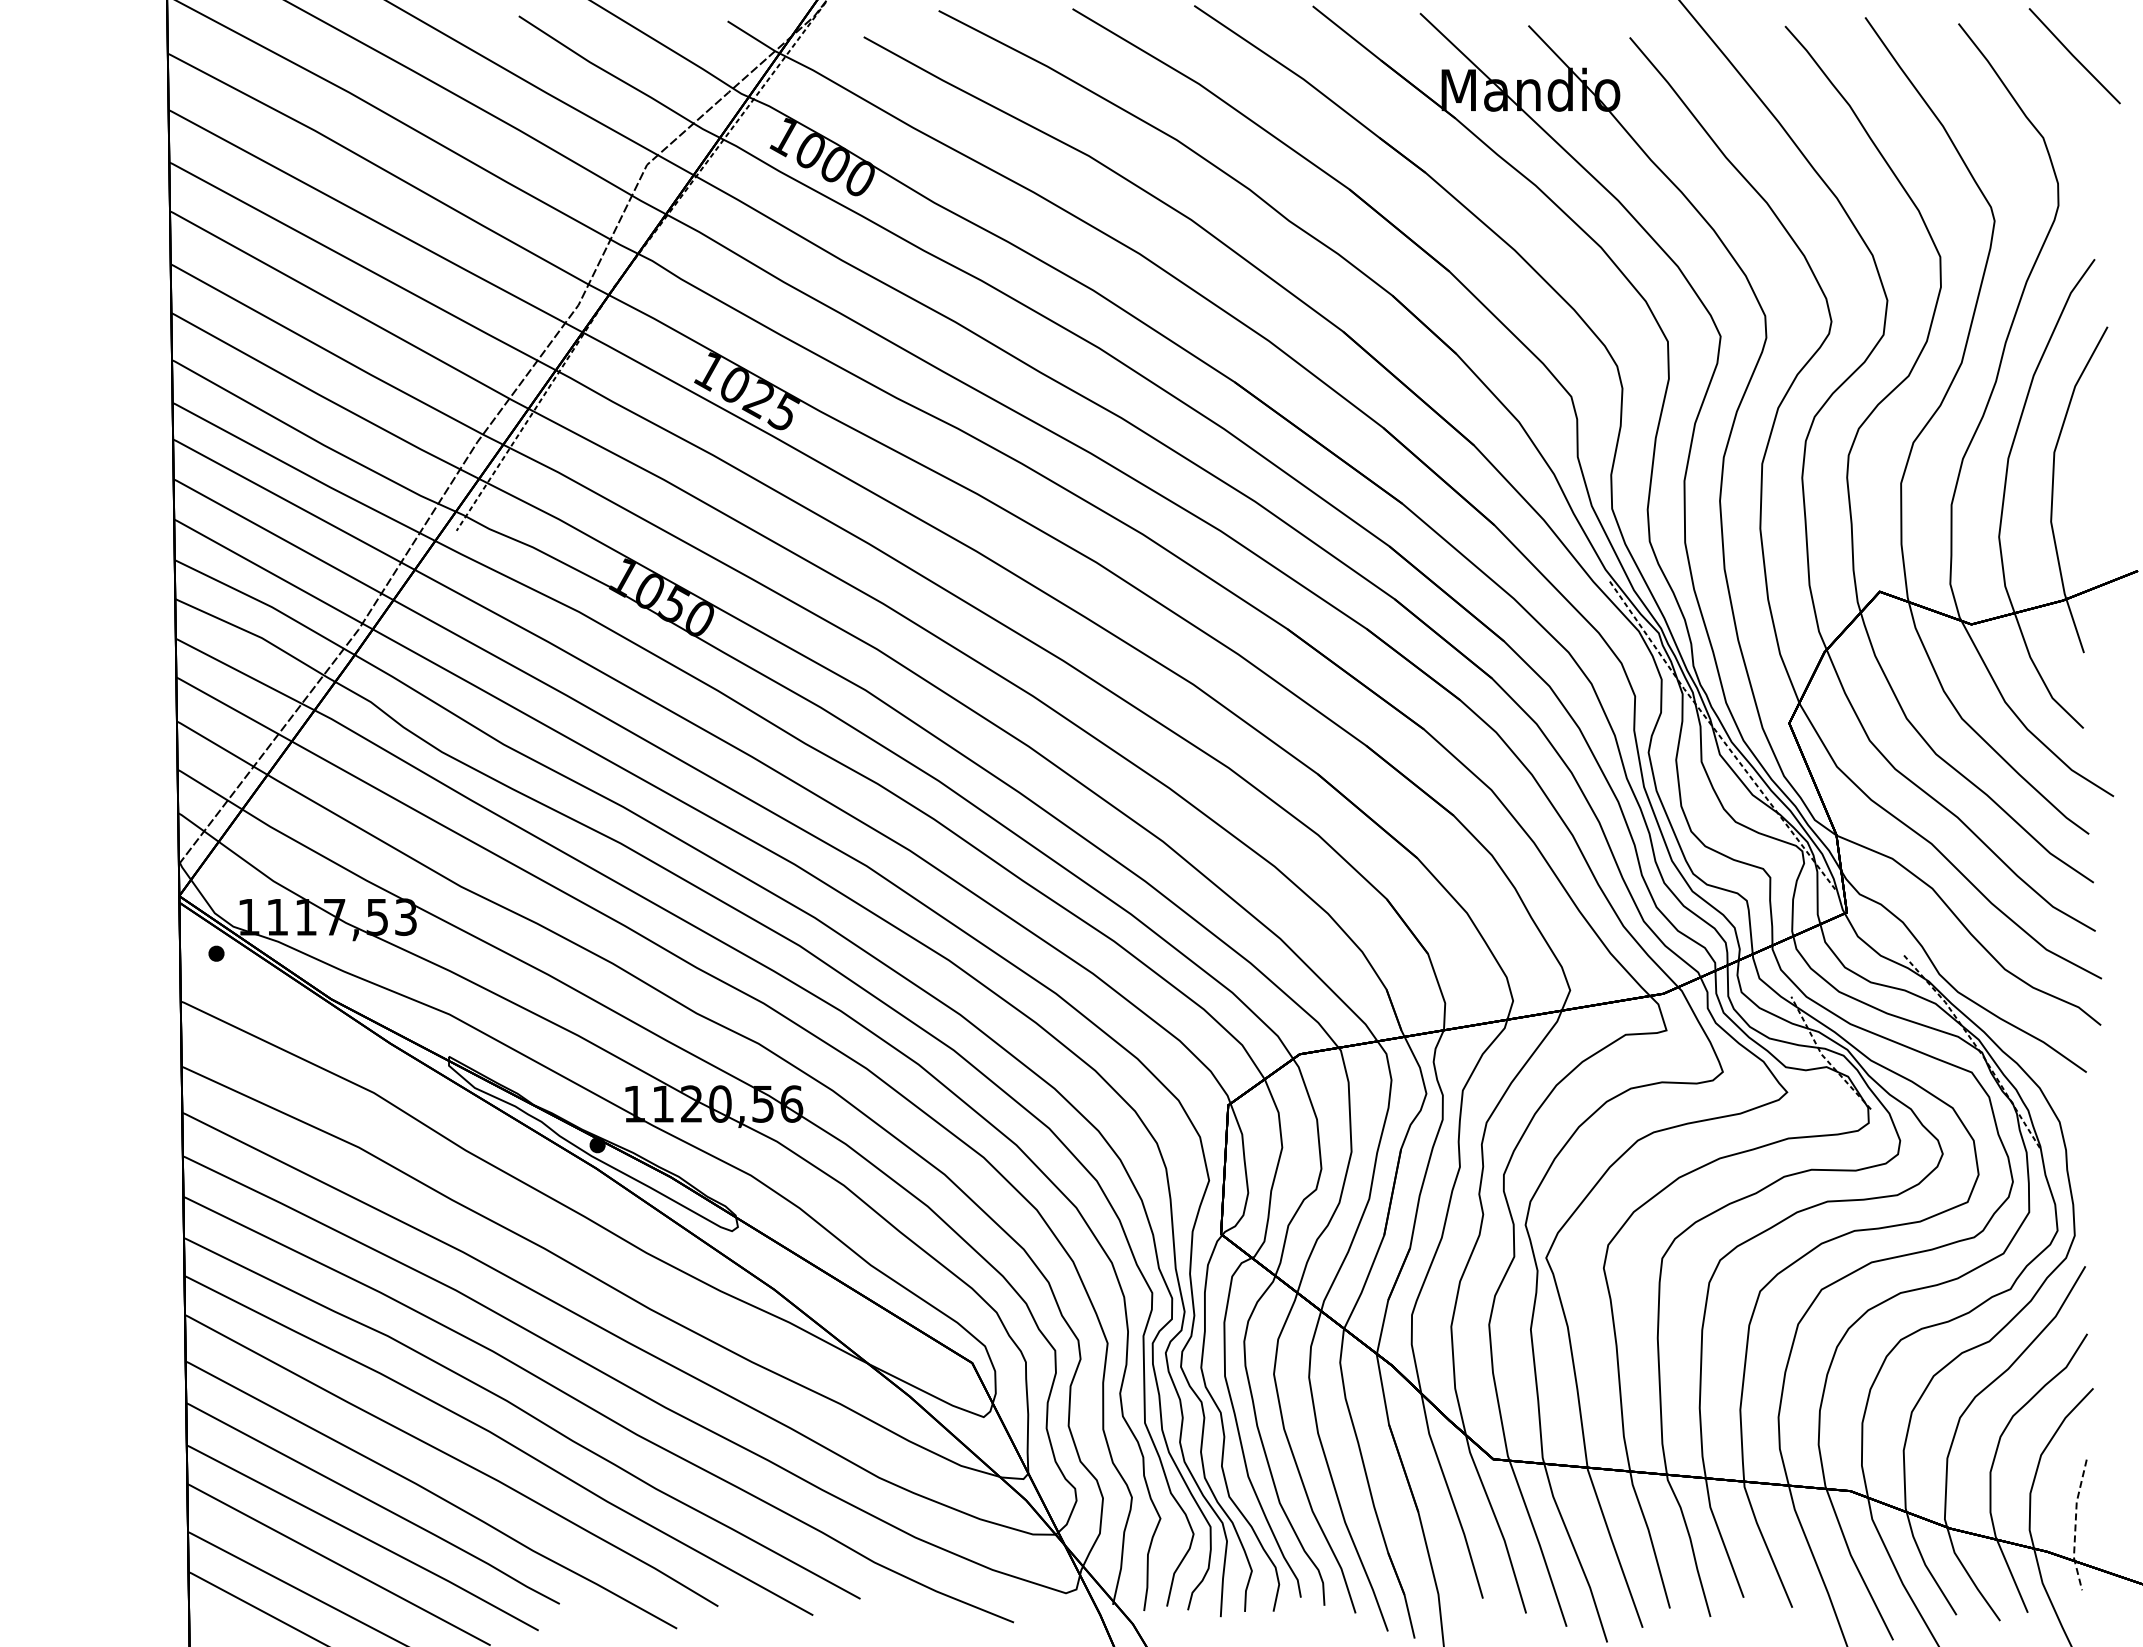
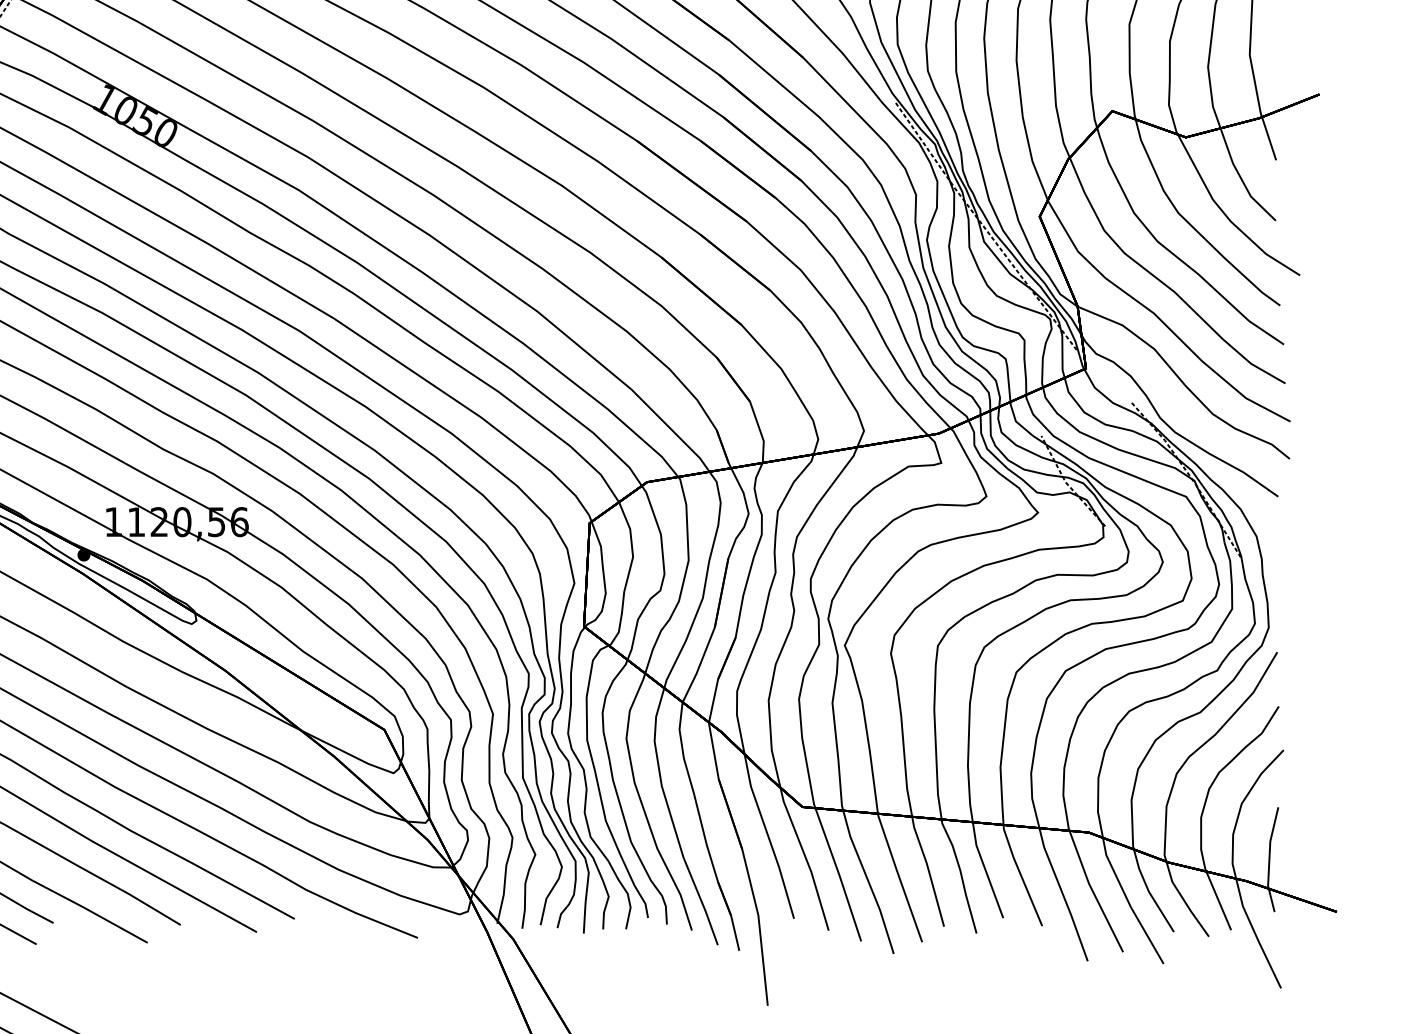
line: (2075, 1524) -> (1269, 859), dashed -> solid

